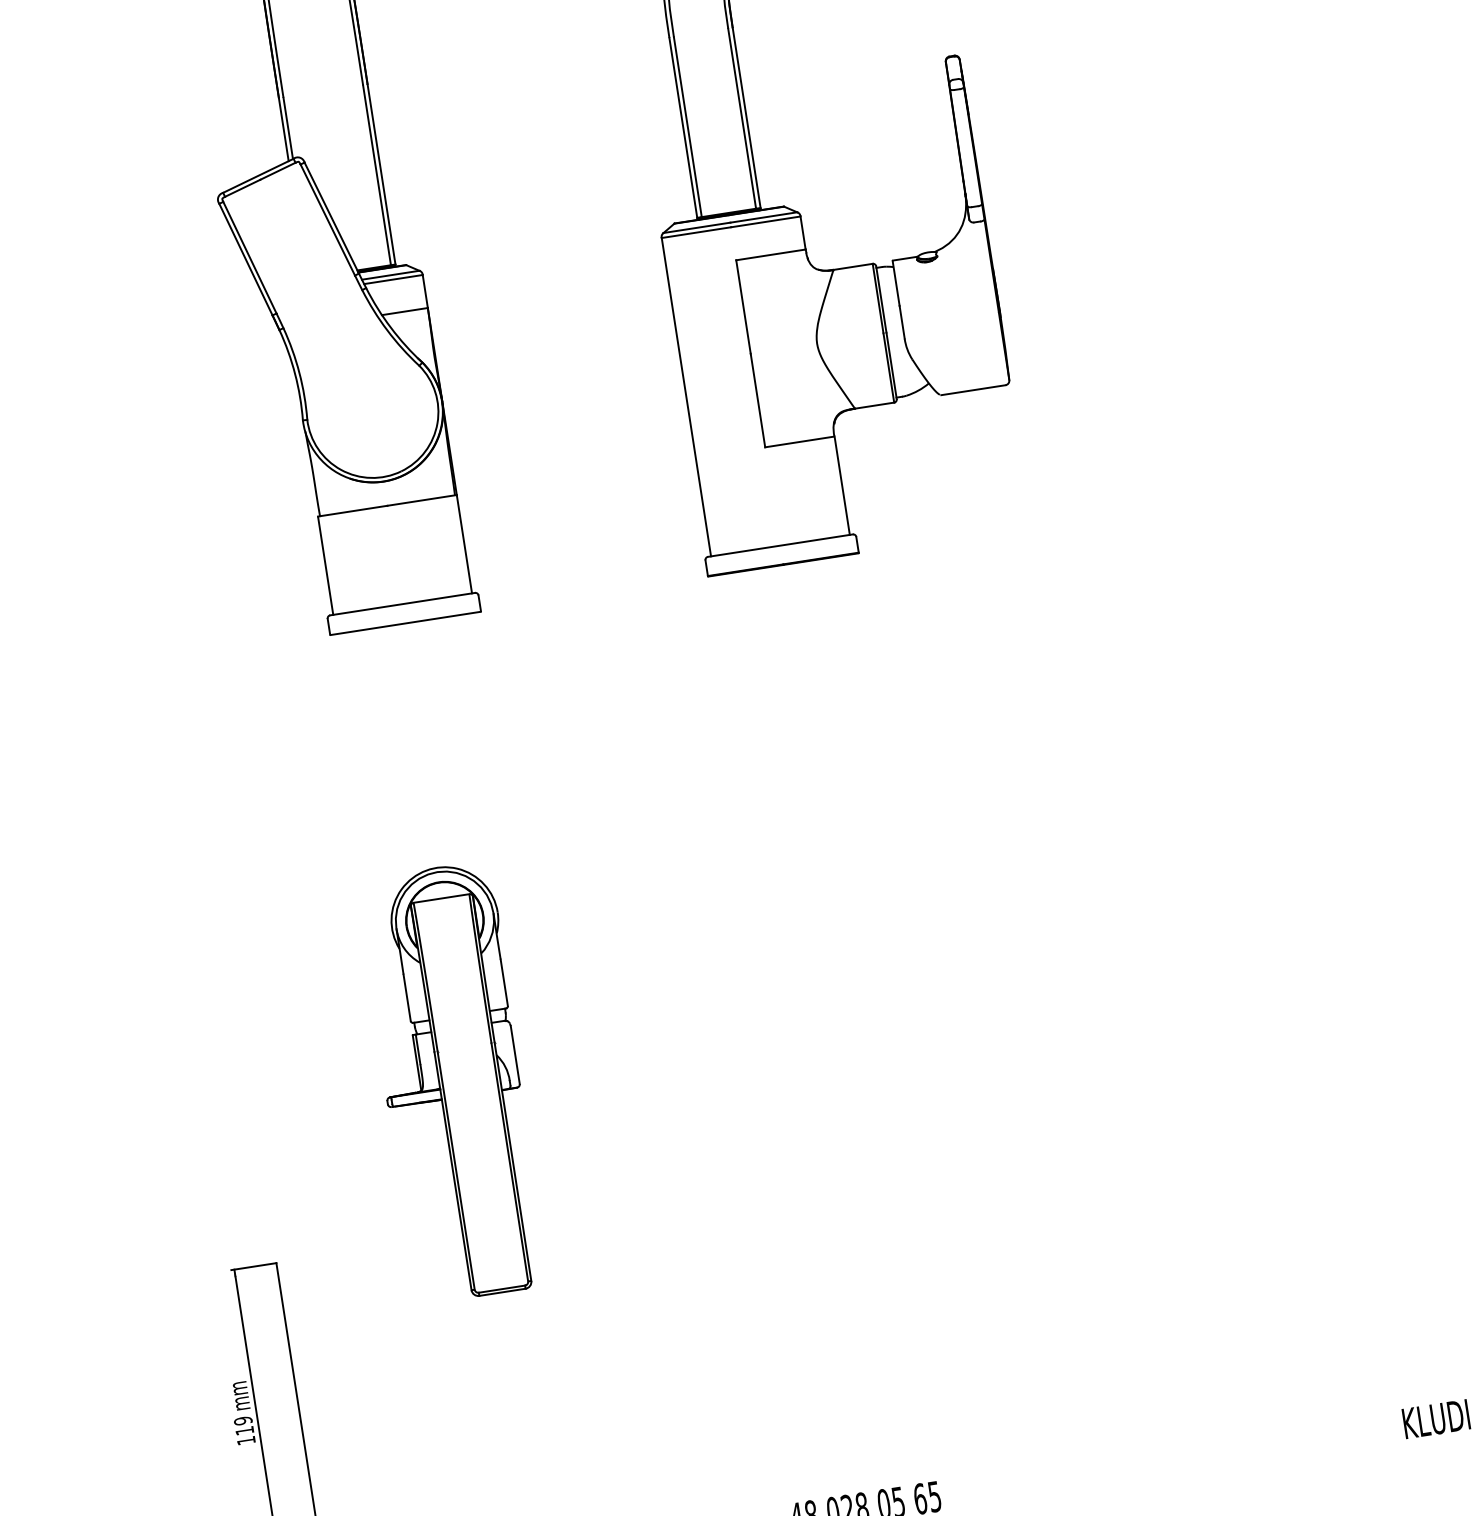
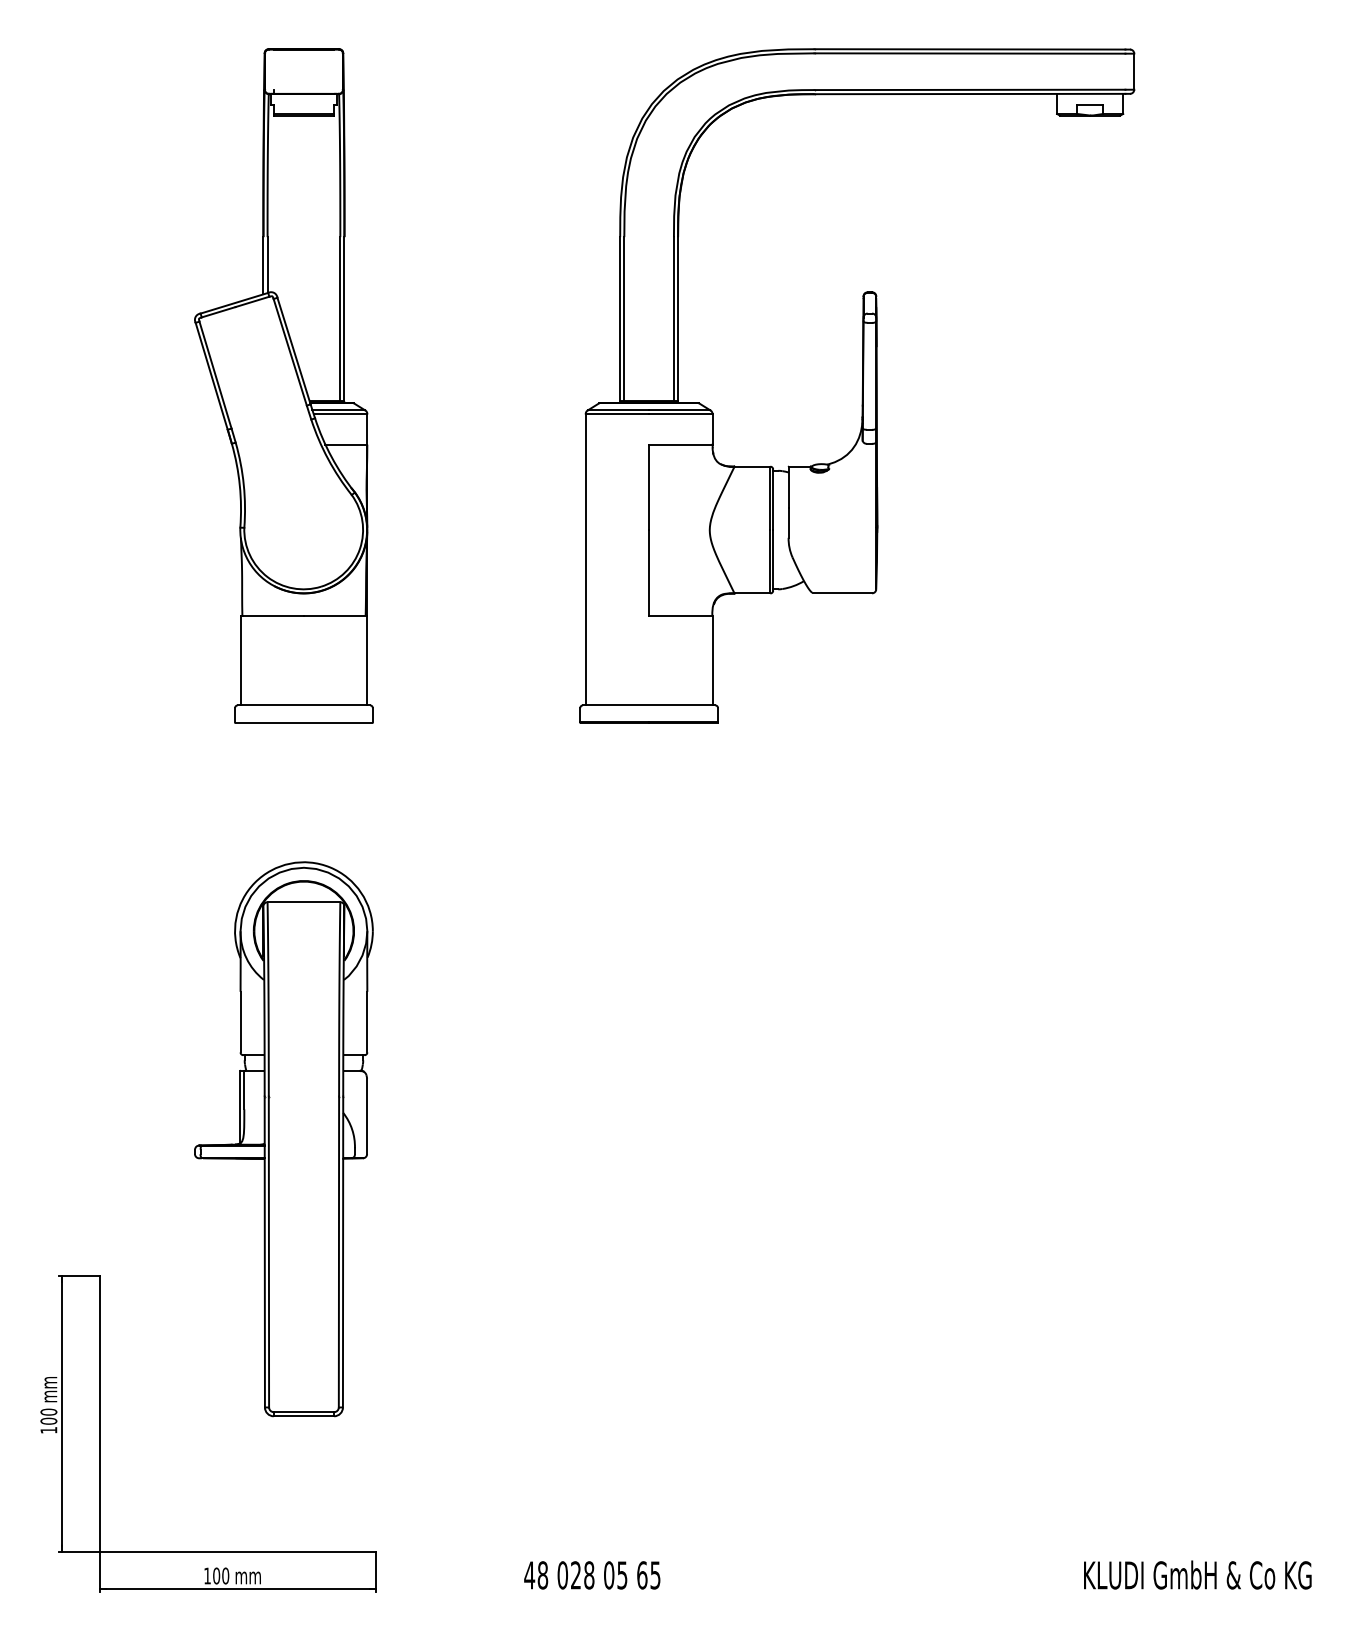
part: (453, 1082) -> (283, 1139), size x1.43
text: (243, 1425) -> (48, 1416), 119 -> 100

